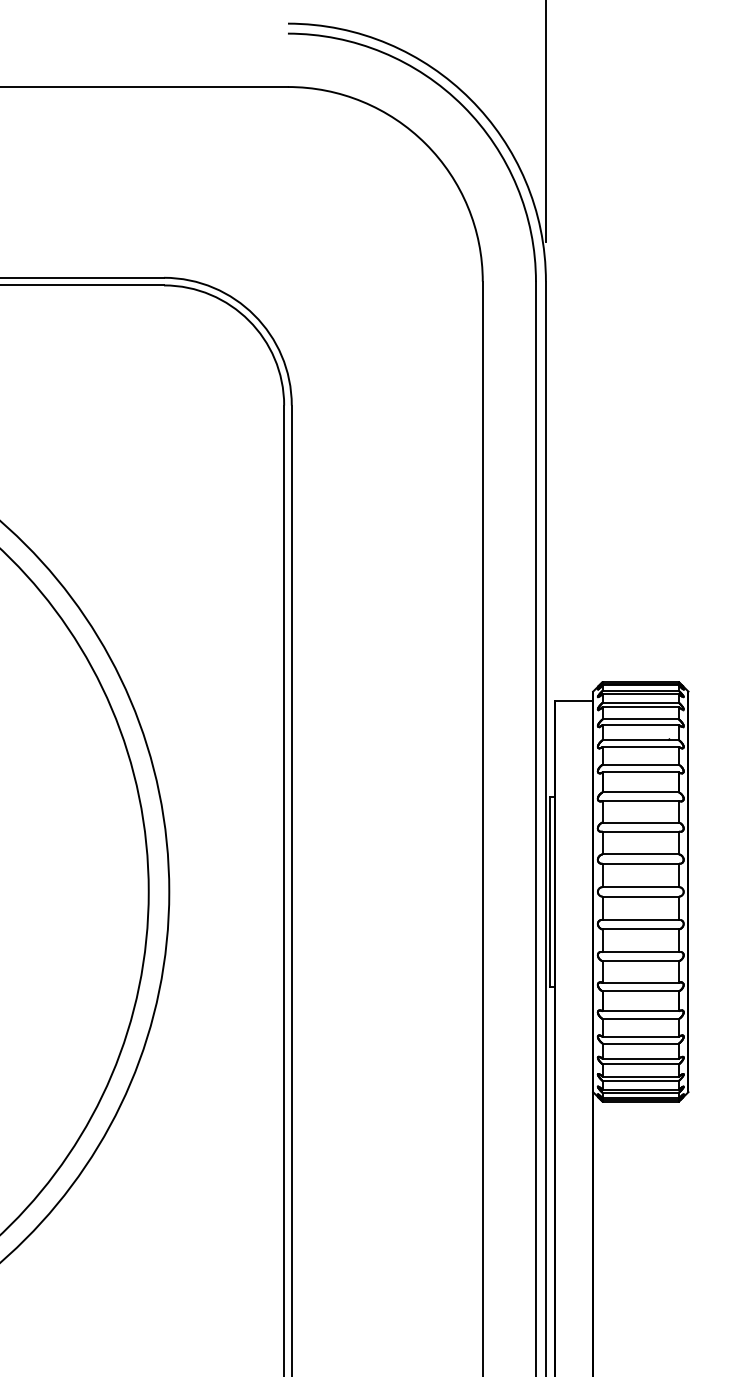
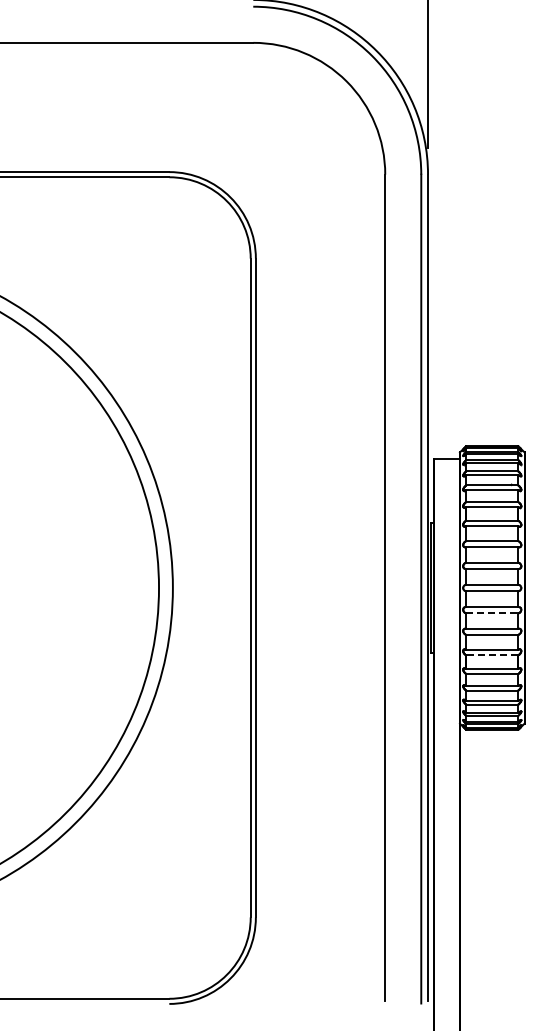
line: (641, 929) -> (492, 613), solid -> dashed
line: (641, 991) -> (492, 655), solid -> dashed

